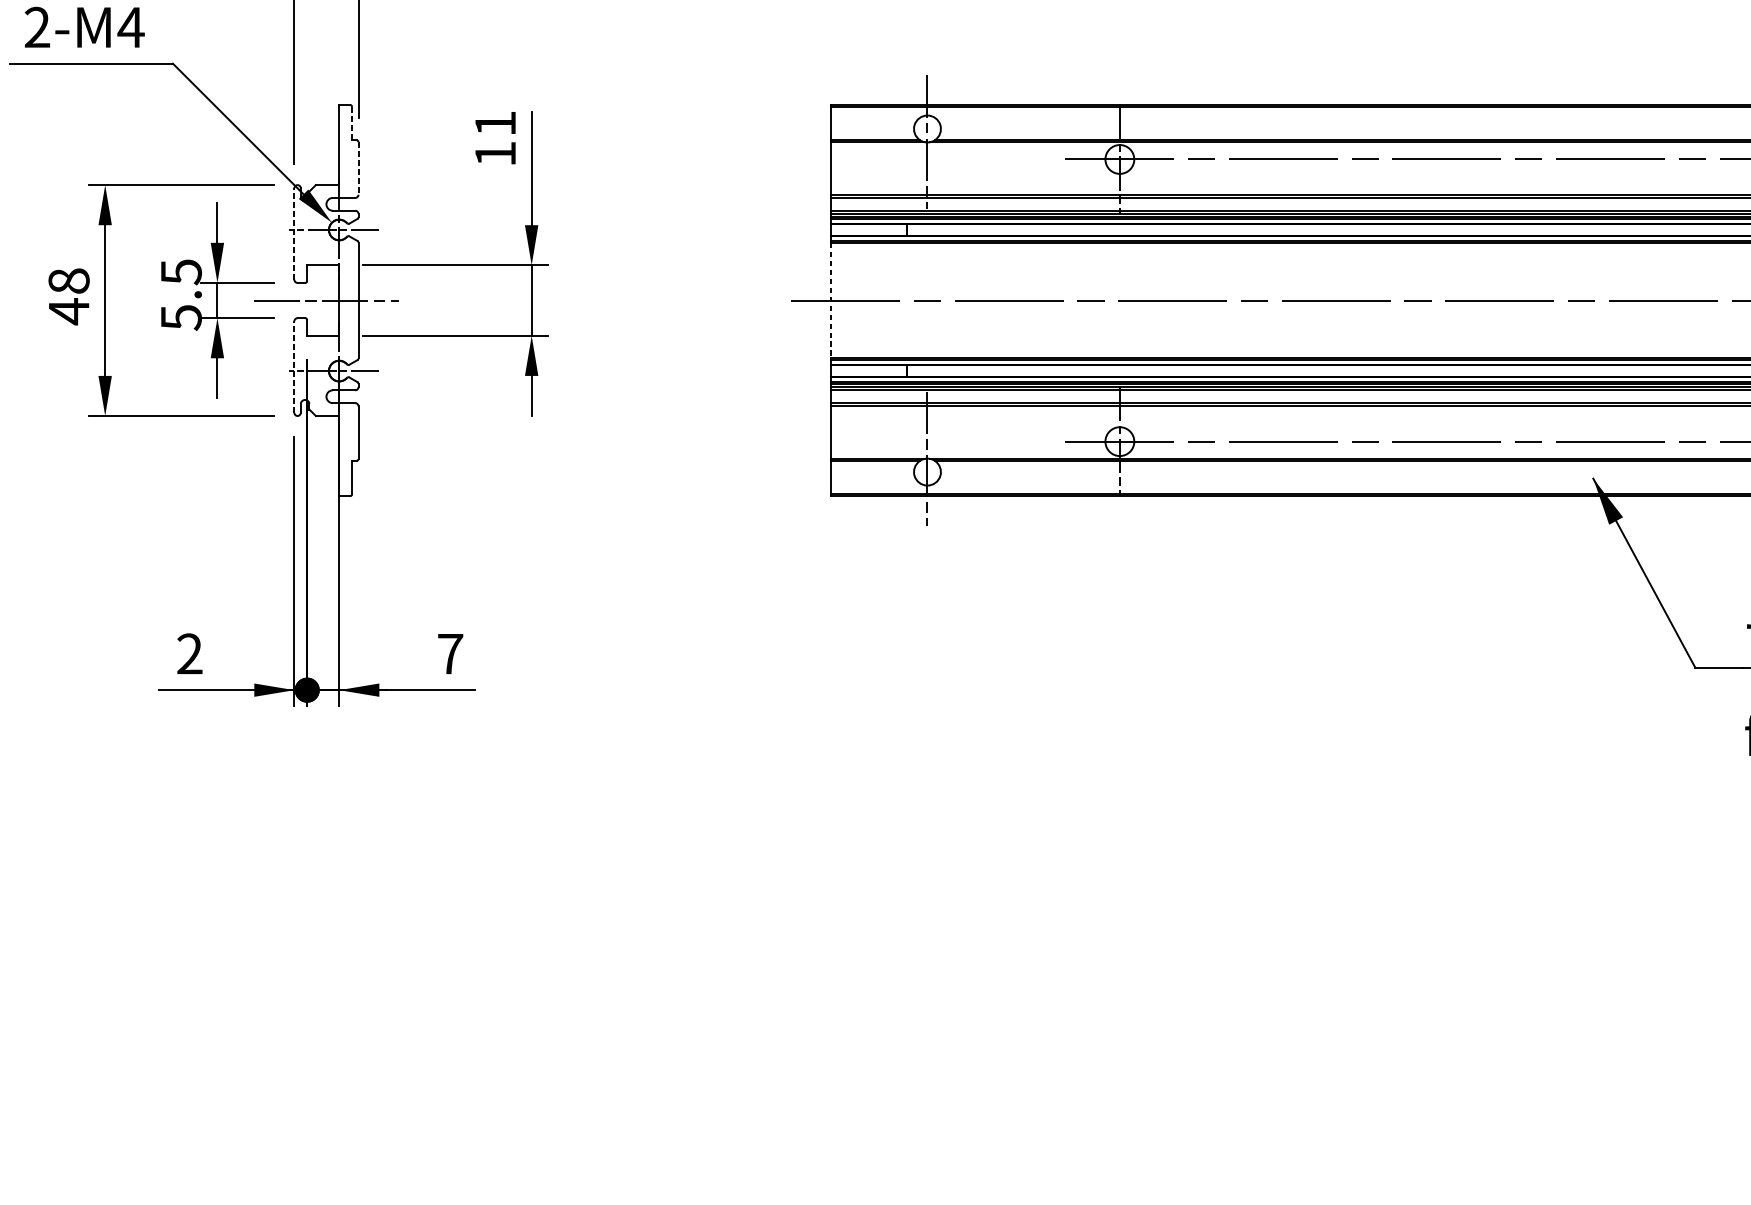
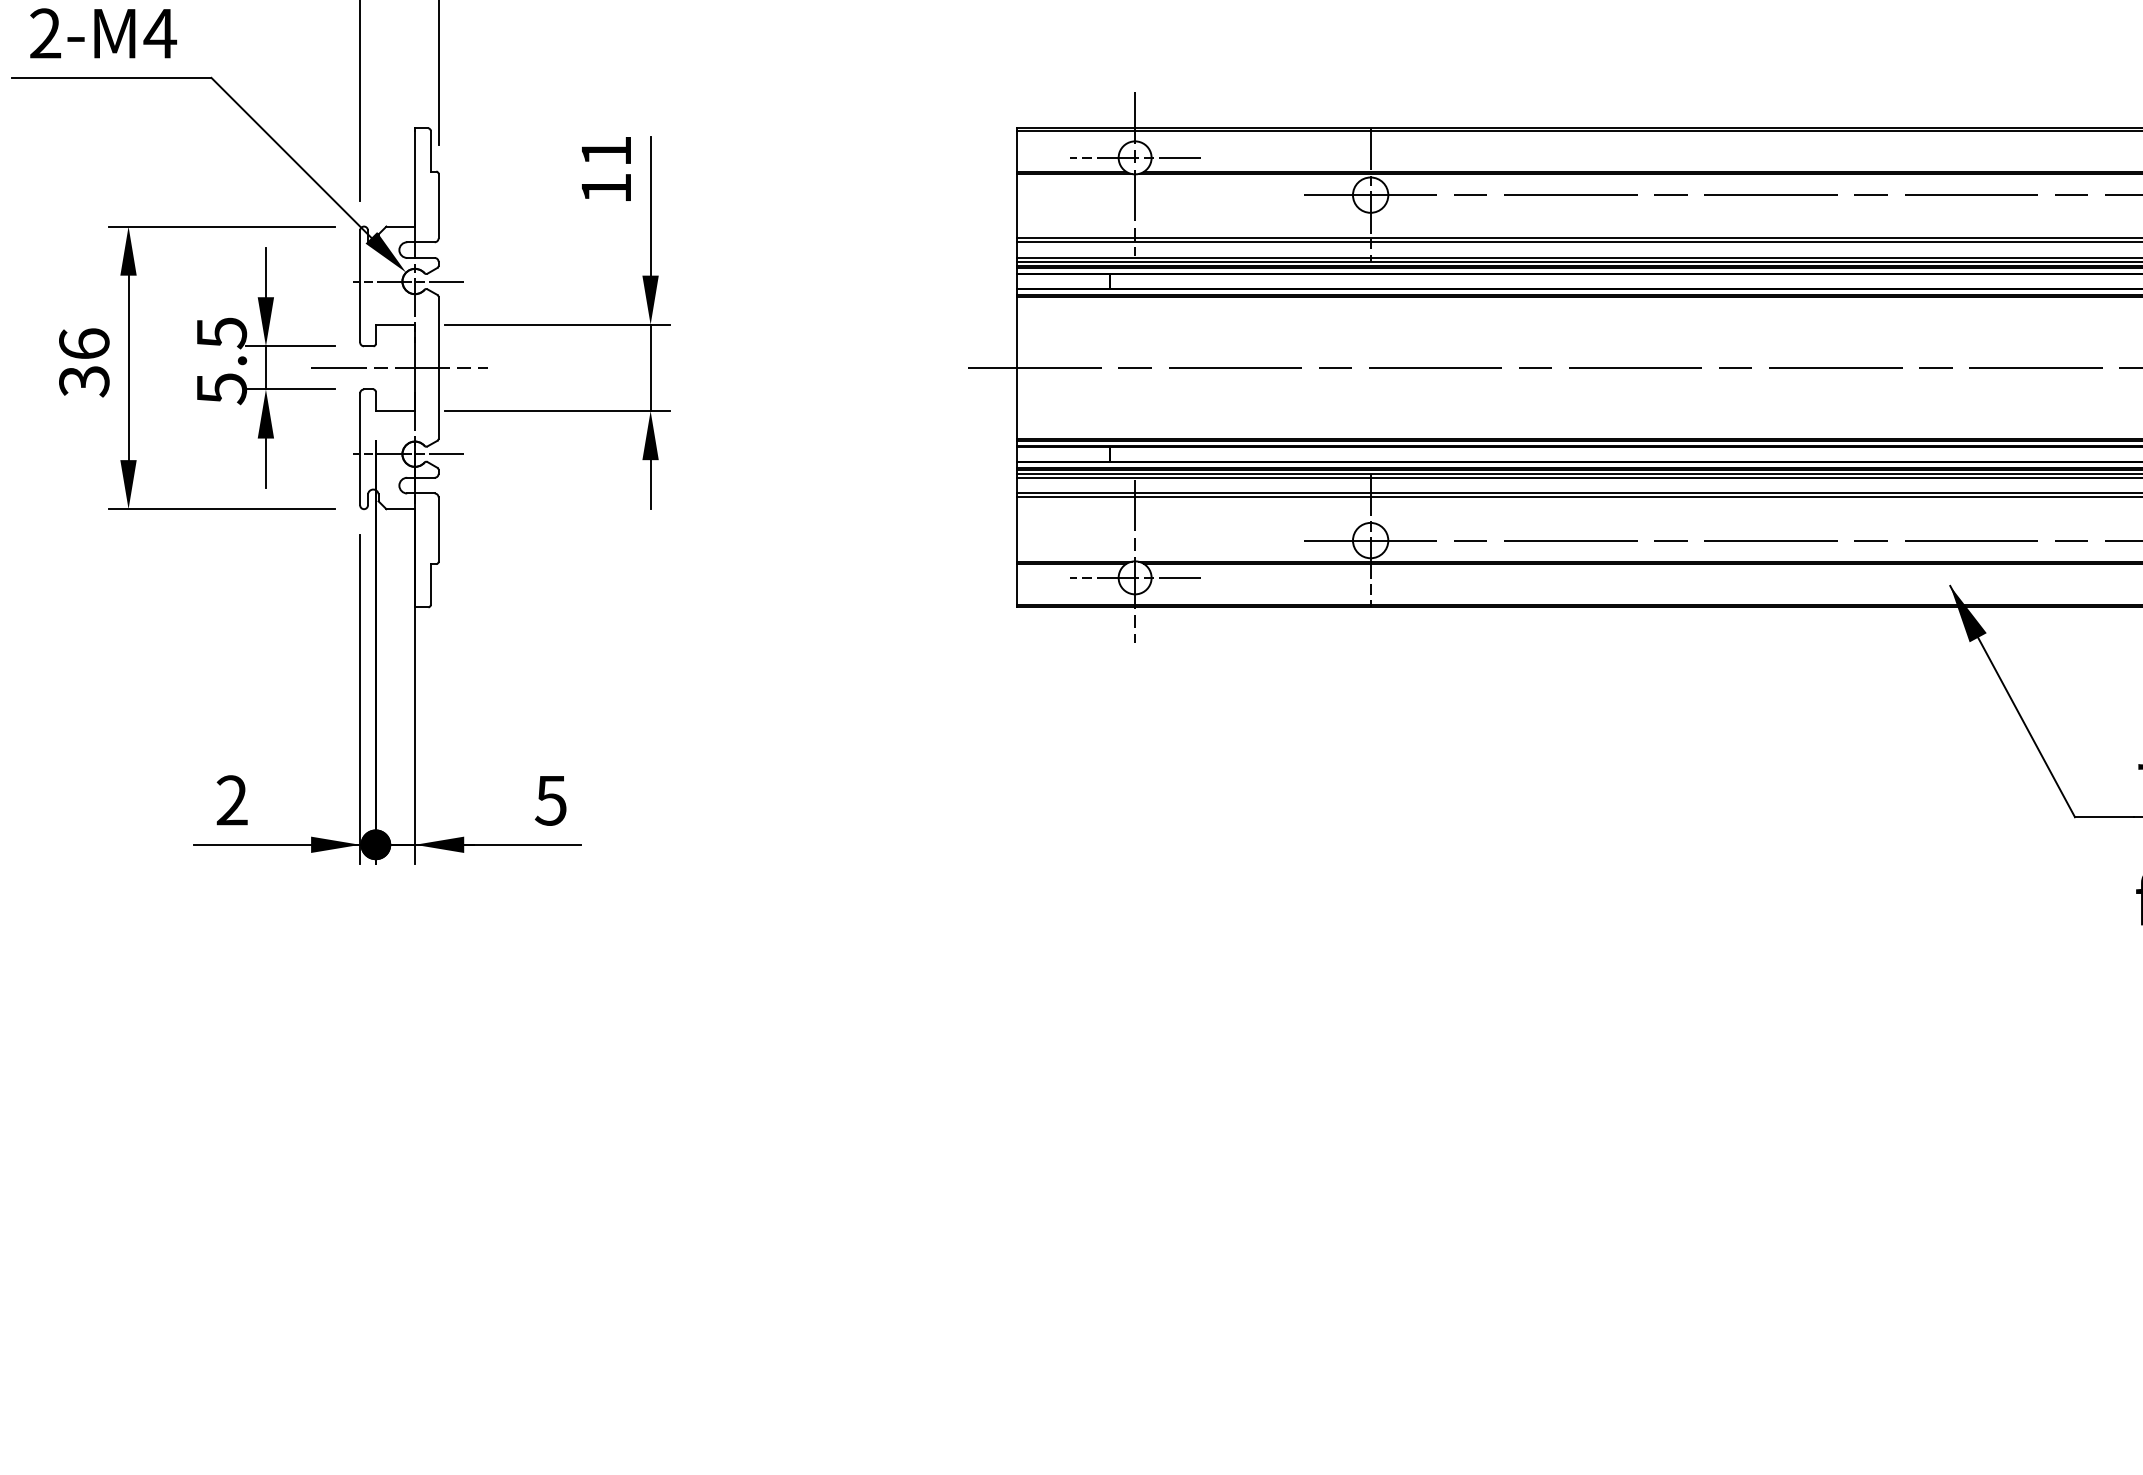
line: (351, 123) -> (430, 151), dashed -> solid
line: (926, 128) -> (1134, 157), added
line: (358, 168) -> (438, 206), dashed -> solid
line: (294, 234) -> (360, 286), dashed -> solid
text: (69, 296) -> (84, 363), 48 -> 36
line: (831, 300) -> (1017, 367), dashed -> solid
line: (294, 367) -> (360, 449), dashed -> solid
line: (926, 471) -> (1134, 577), added
text: (449, 653) -> (550, 800), 7 -> 5

